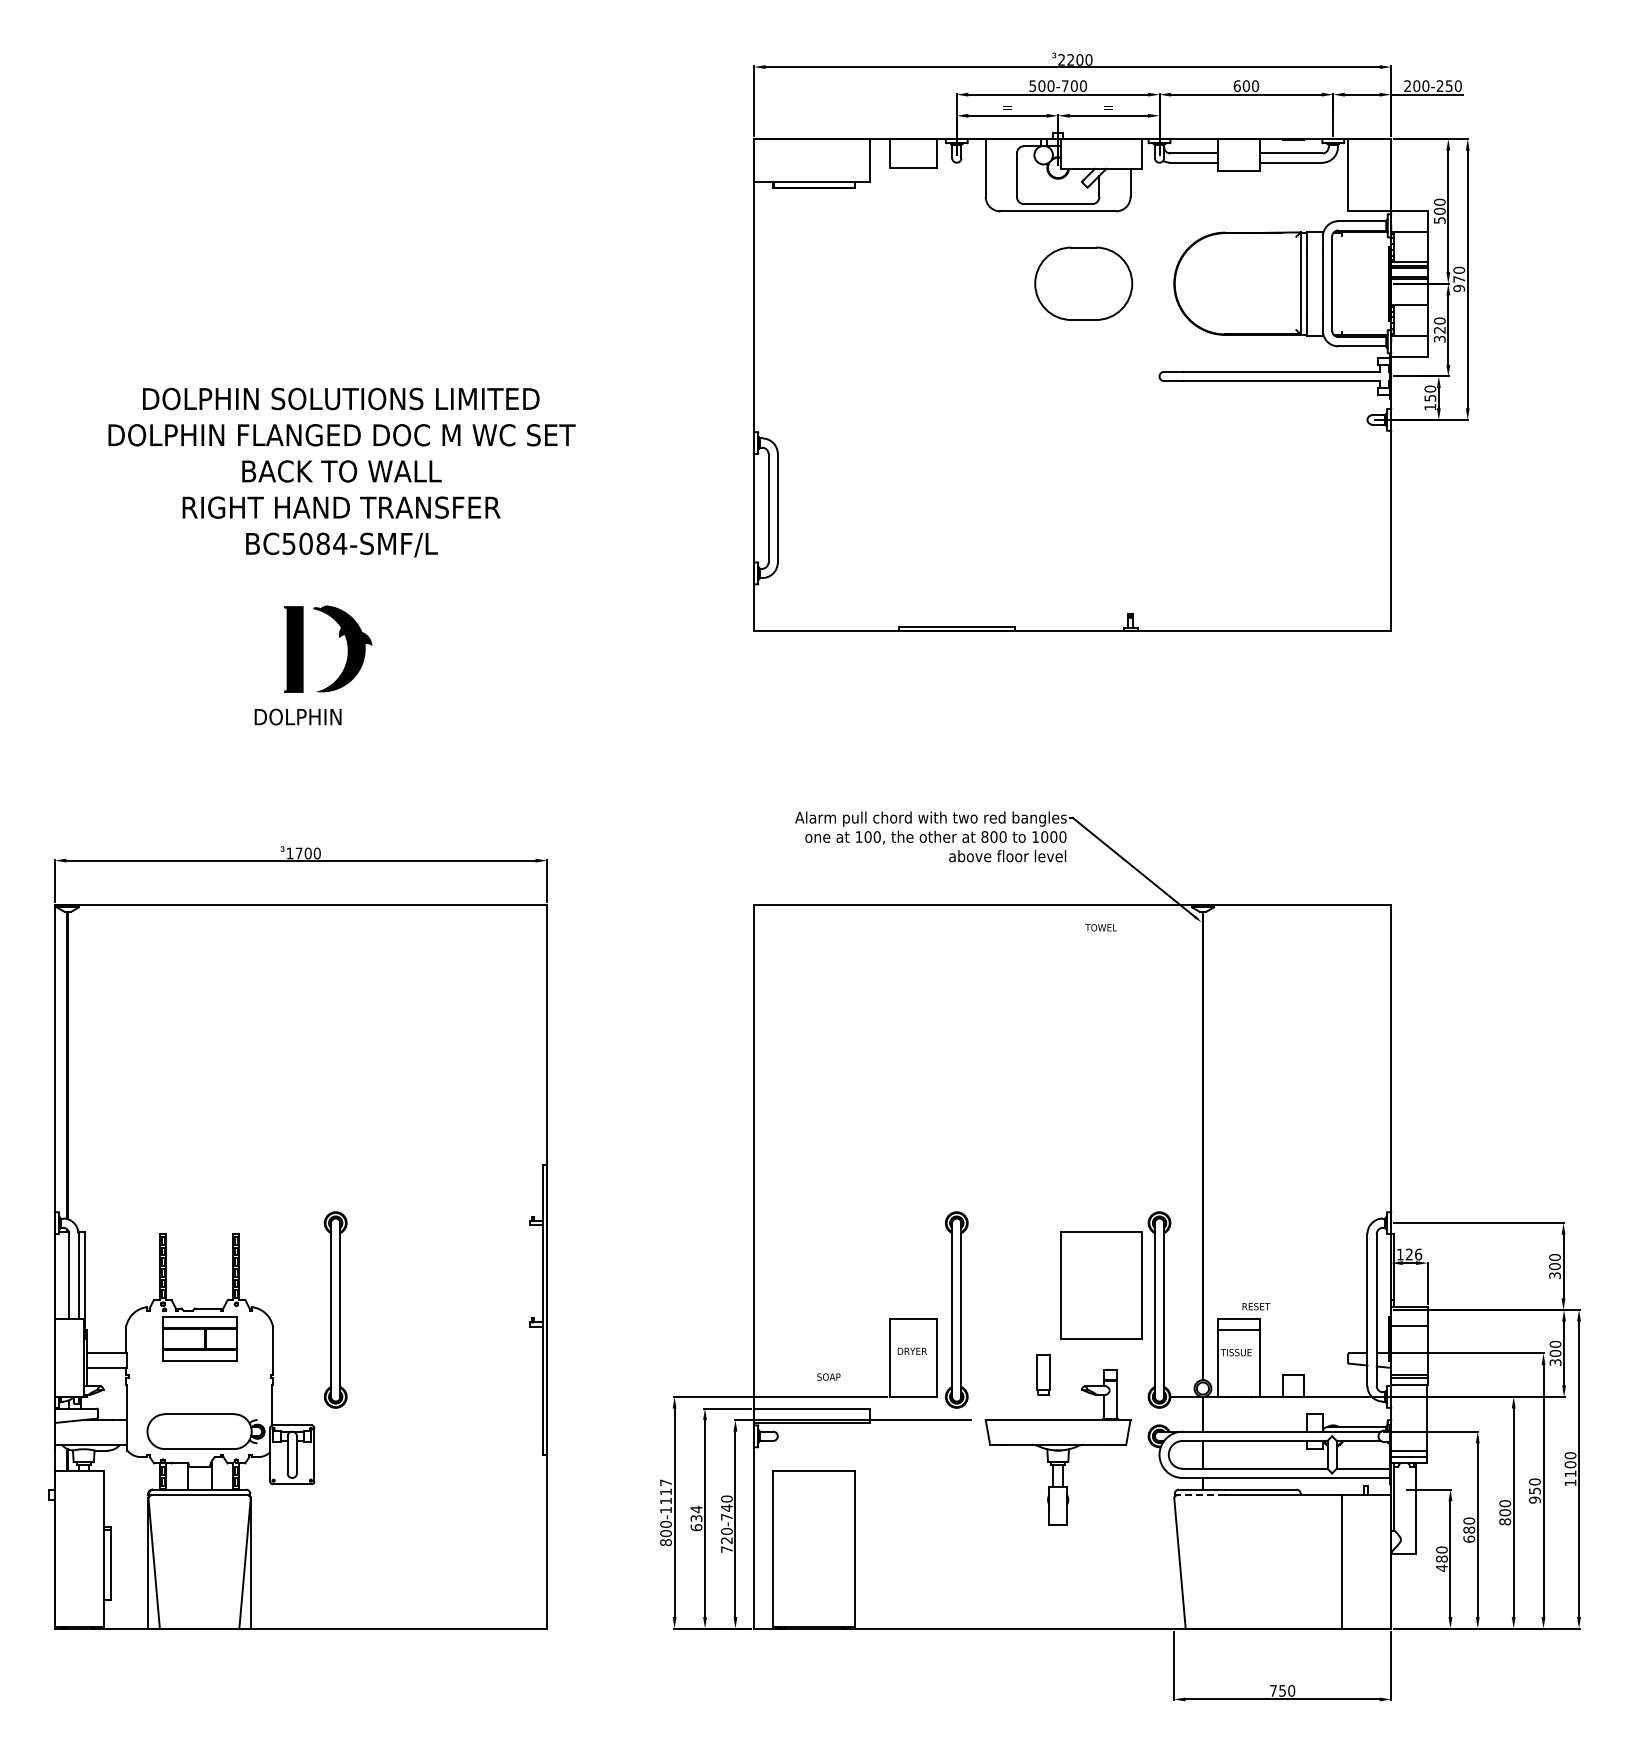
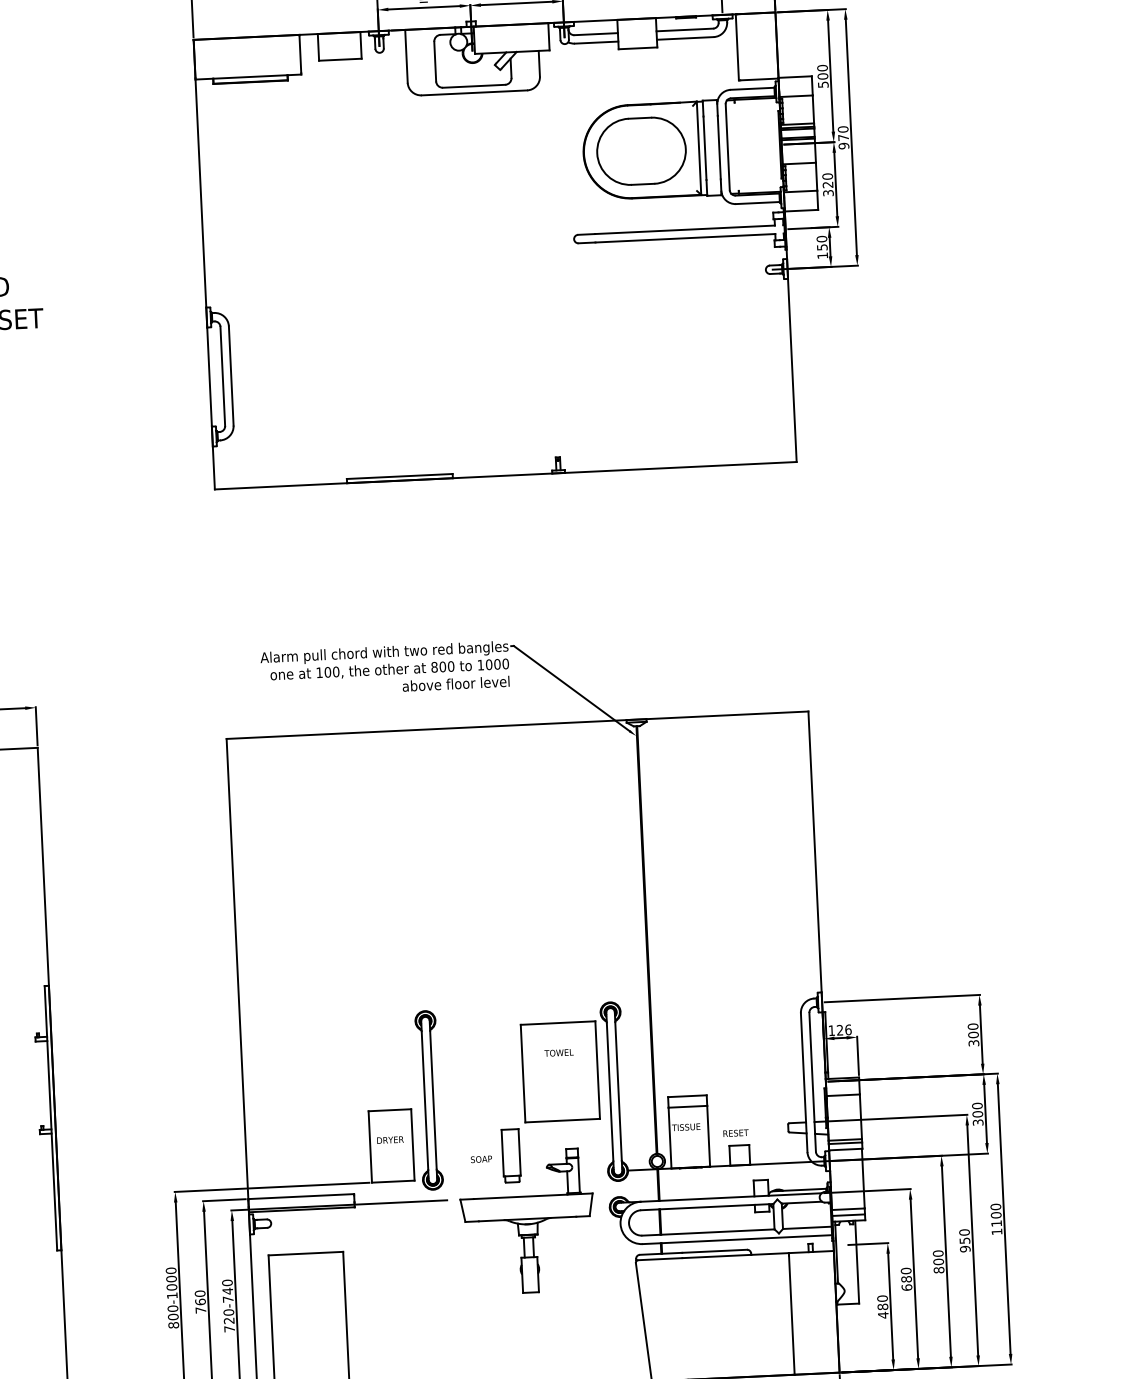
part: (1083, 283) -> (641, 151), moved
text: (1100, 927) -> (558, 1052), moved
text: (1256, 1306) -> (736, 1133), moved
part: (1043, 1374) -> (511, 1155), size x1.43
text: (828, 1376) -> (481, 1158), moved
text: (665, 1491) -> (171, 1278), 800-1117 -> 800-1000
line: (1199, 1495) -> (658, 1259), dashed -> solid
text: (696, 1518) -> (200, 1301), 634 -> 760

